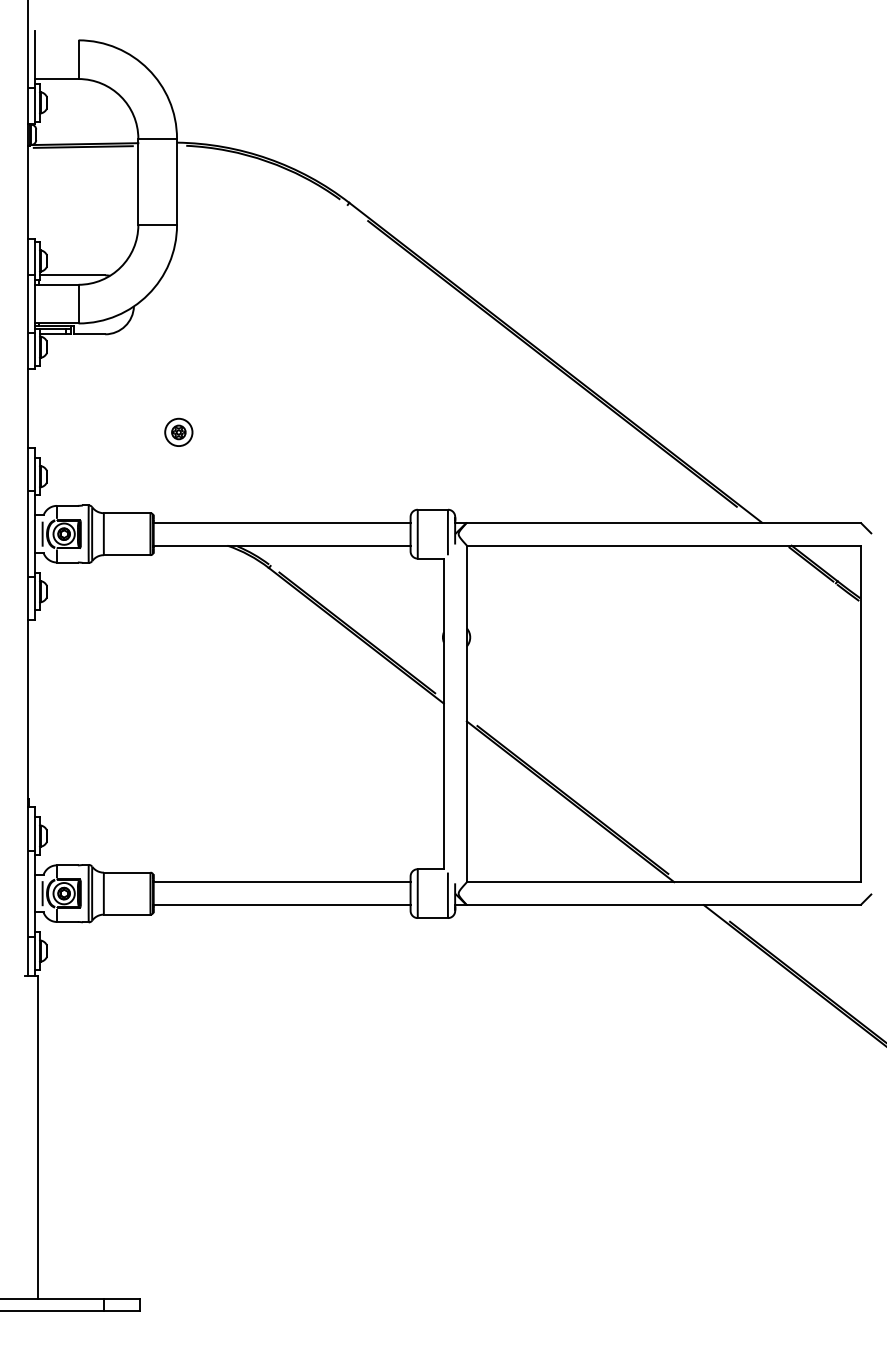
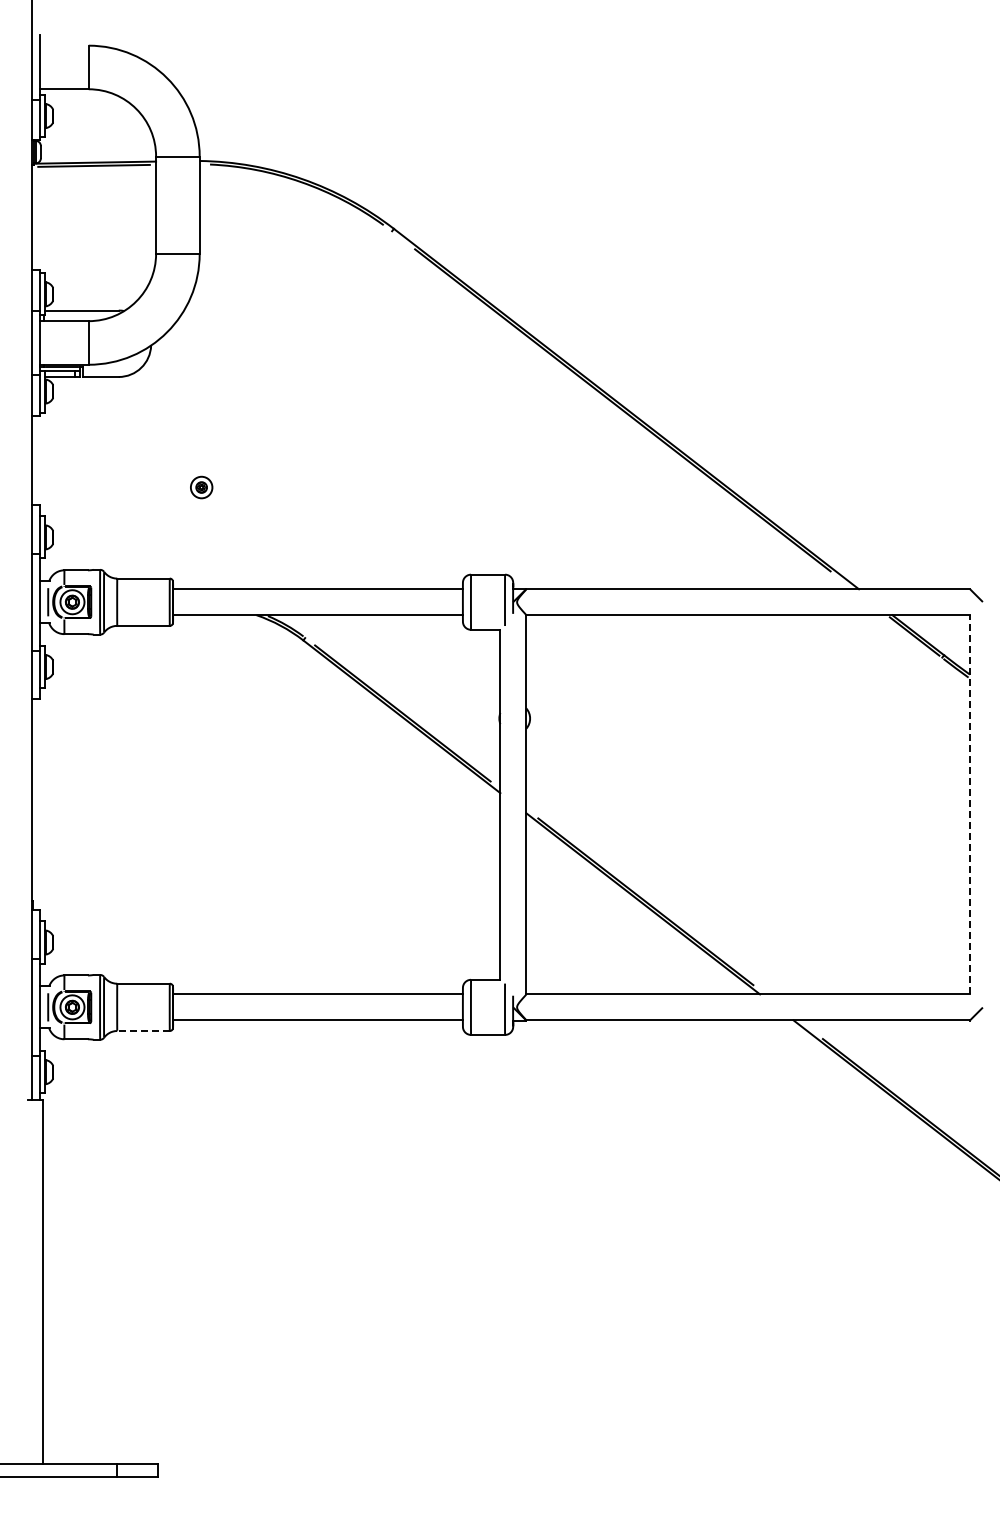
part: (178, 432) -> (201, 487), size x0.7
line: (860, 713) -> (969, 804), solid -> dashed
line: (127, 915) -> (143, 1031), solid -> dashed

